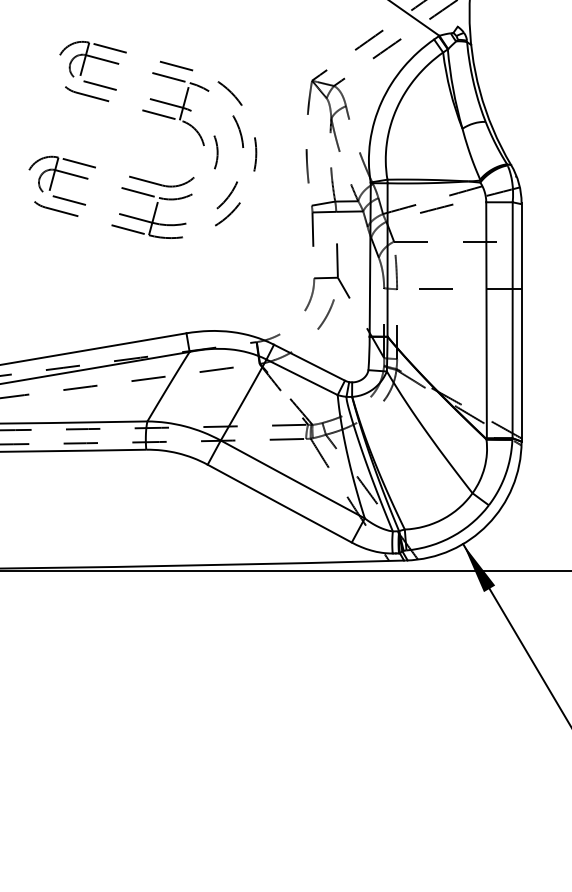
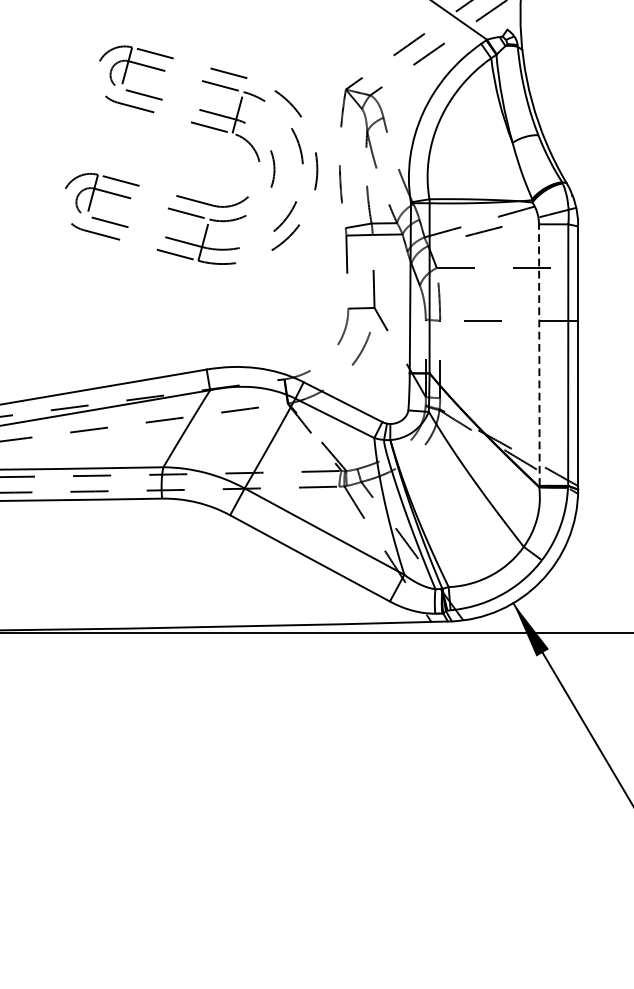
part: (149, 113) -> (198, 125), moved
line: (486, 320) -> (539, 355), solid -> dashed

